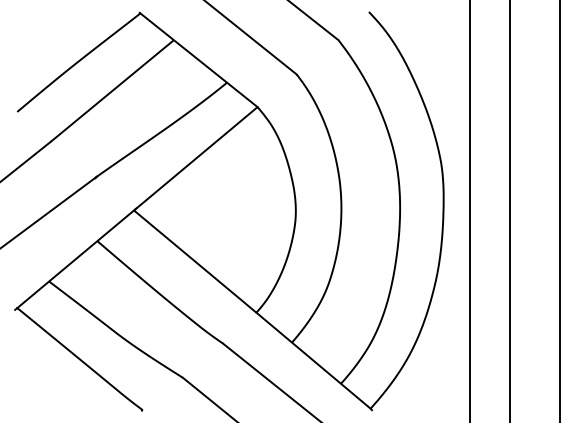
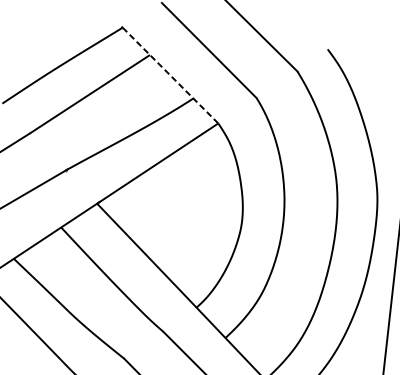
line: (198, 59) -> (170, 74), solid -> dashed

